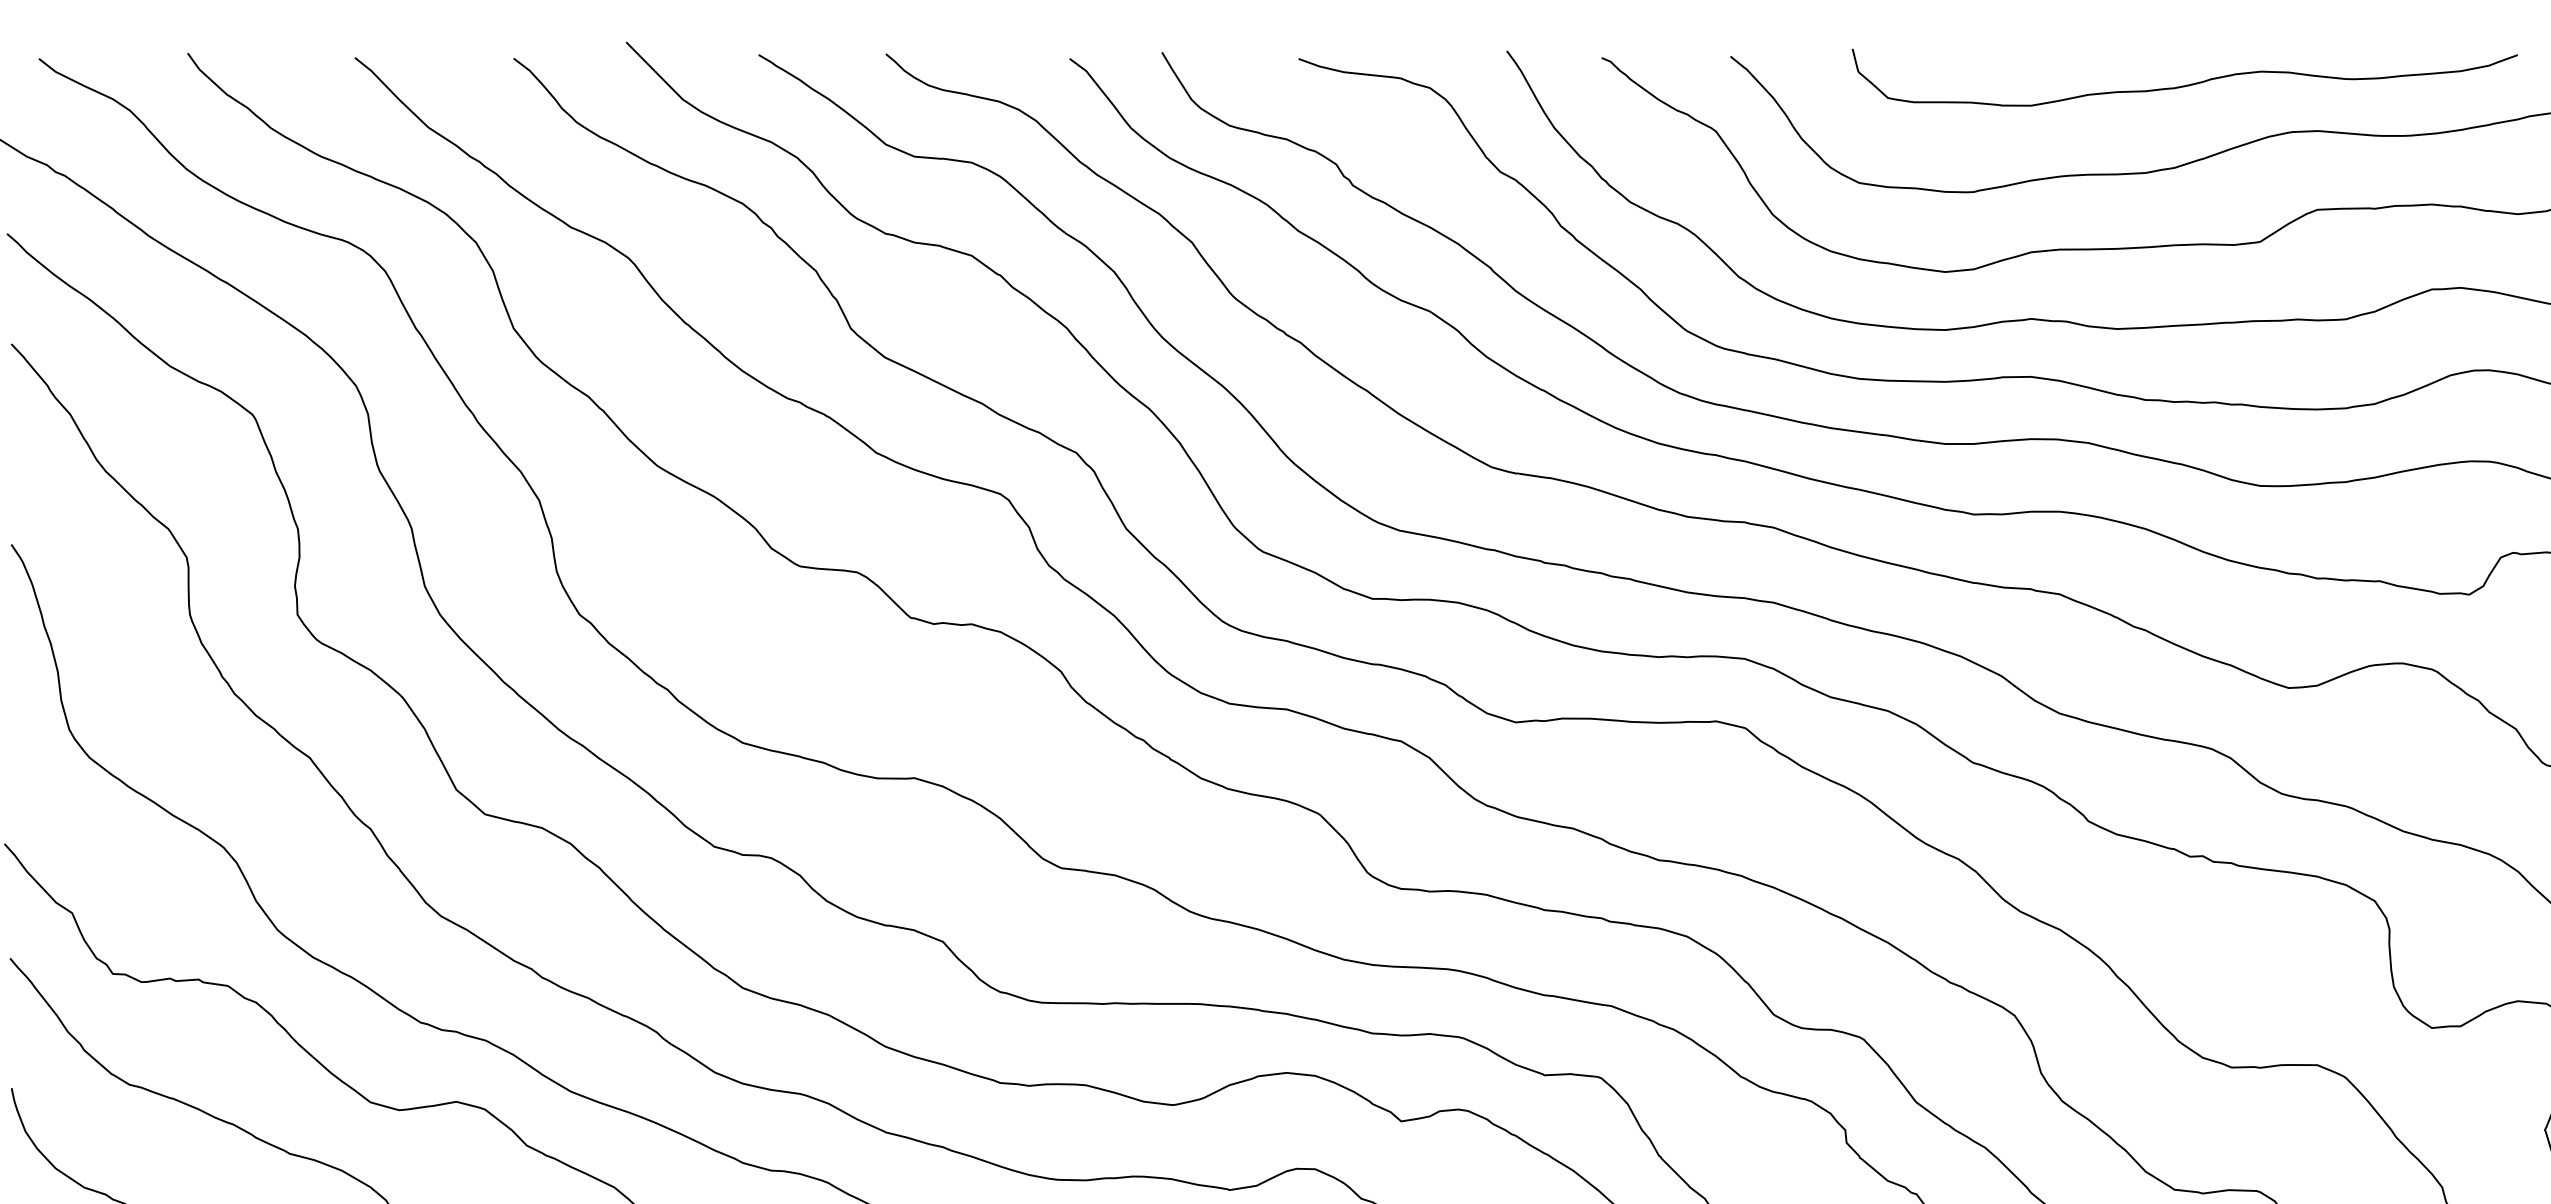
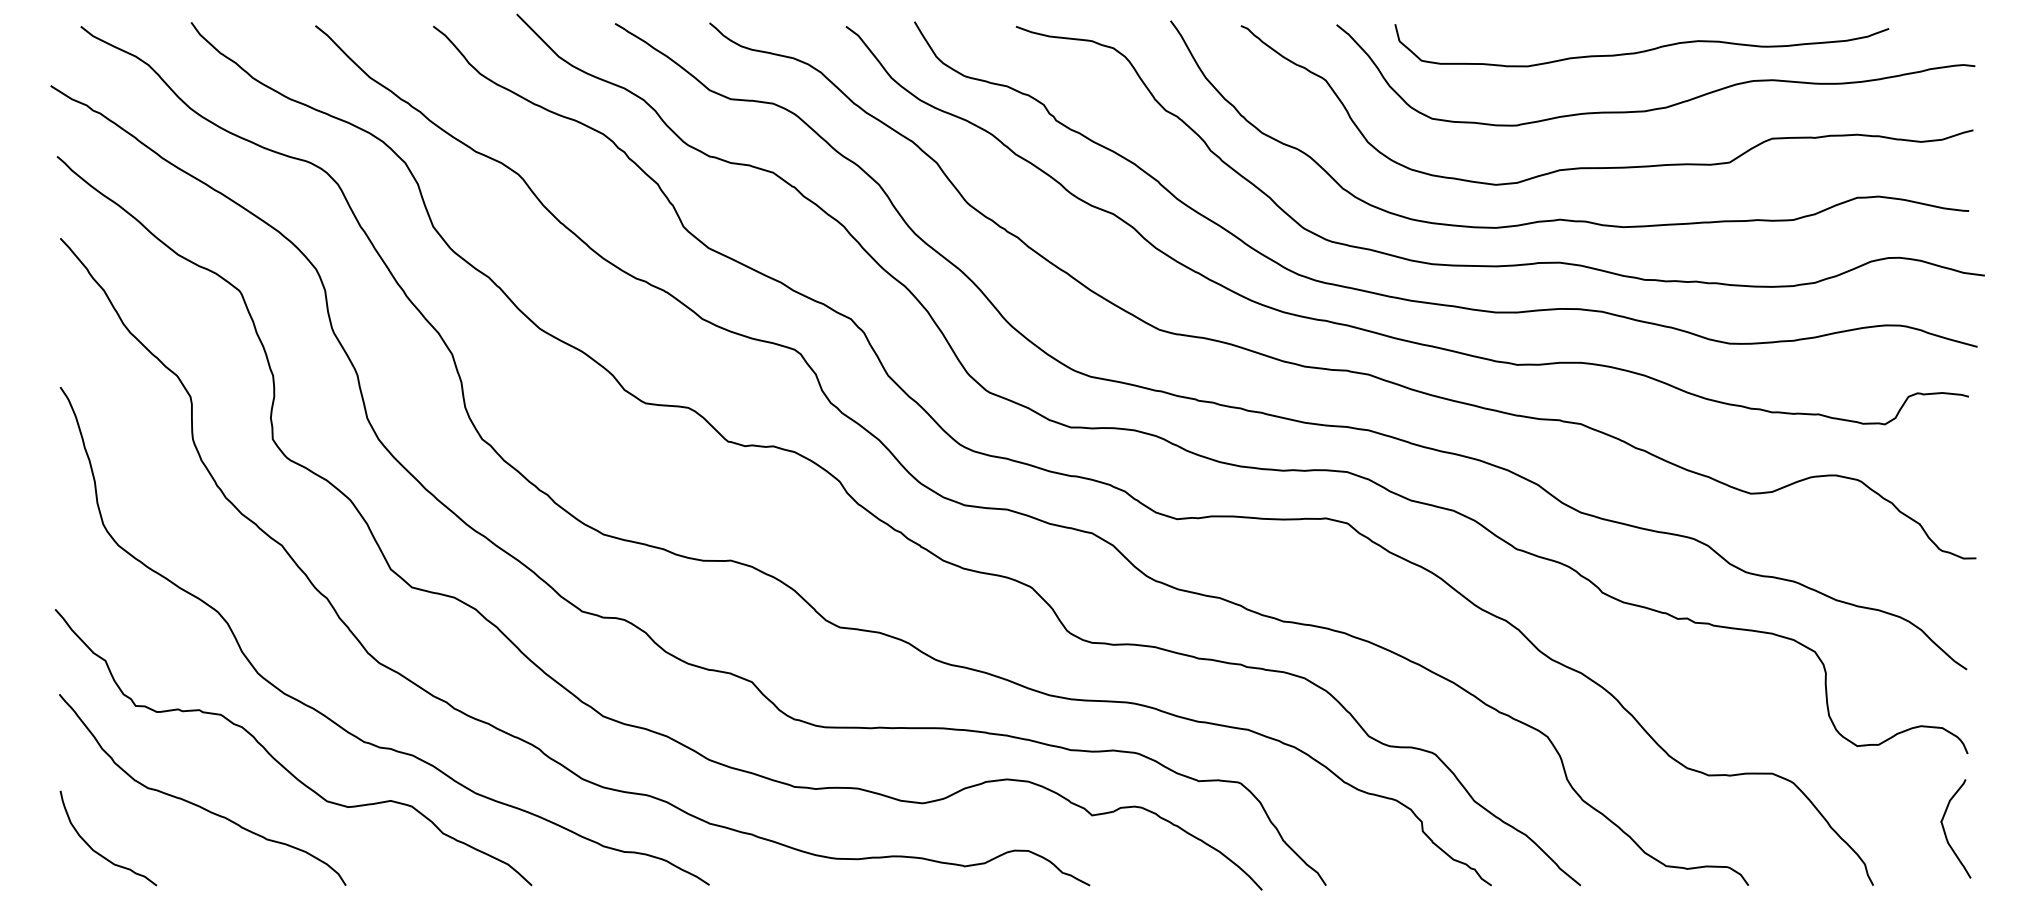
curve: (2185, 84) -> (1642, 50), moved

